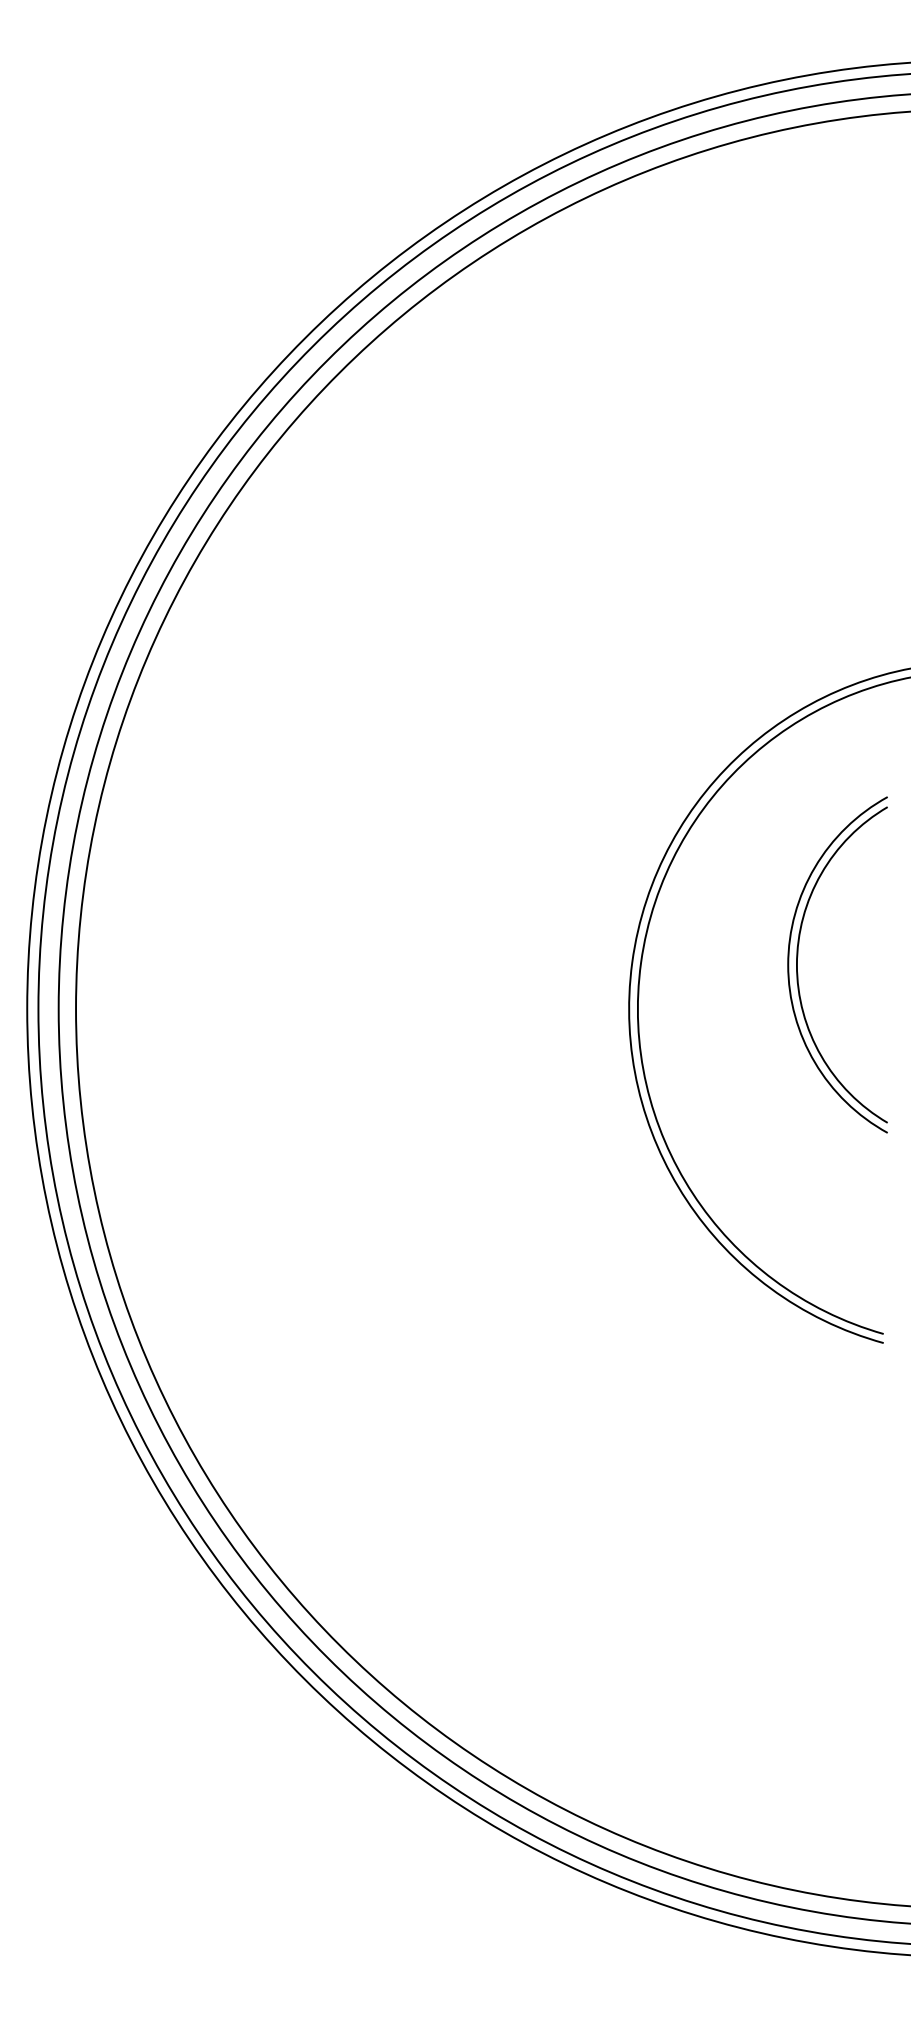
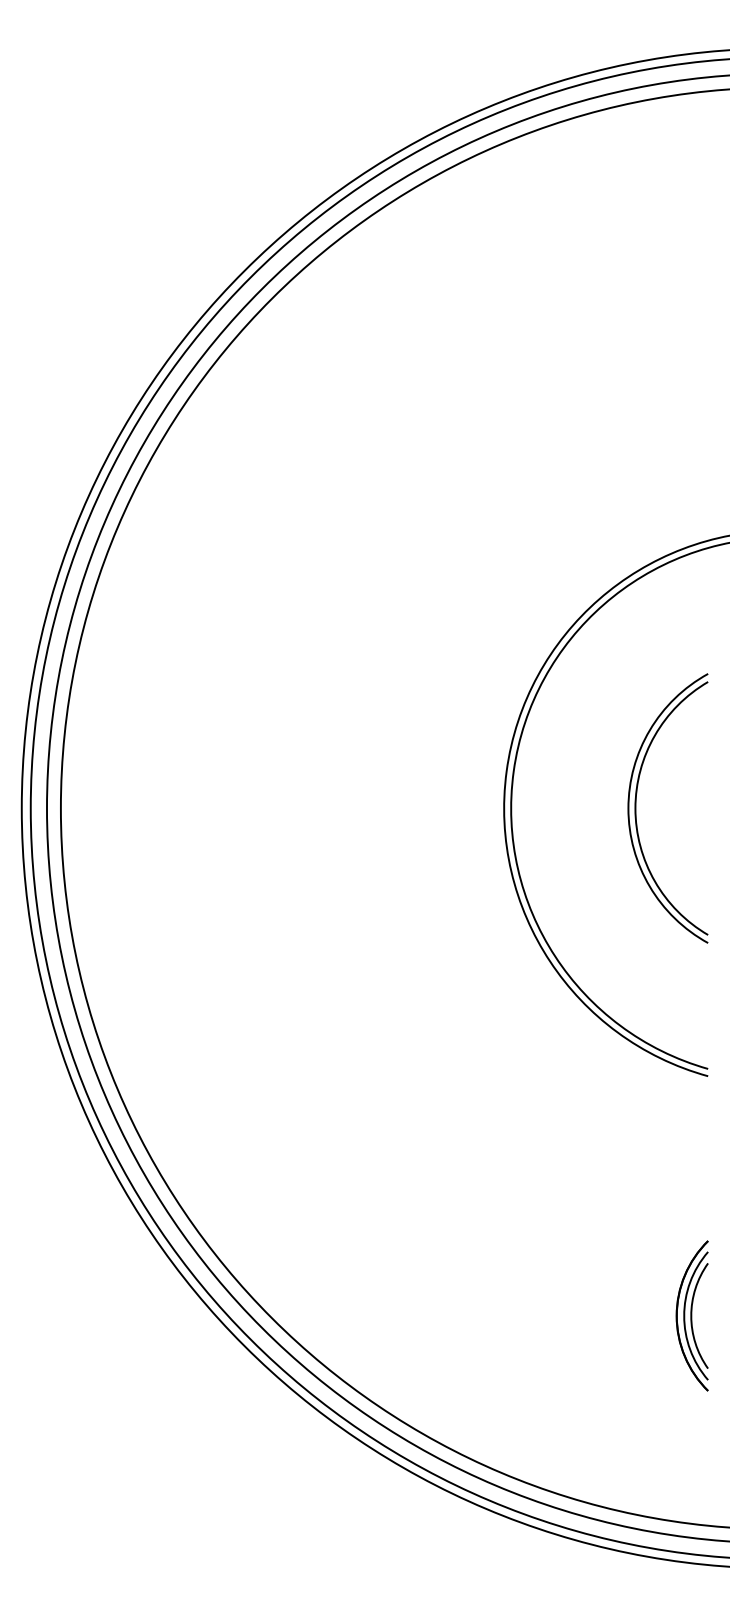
part: (798, 956) -> (636, 801), moved
part: (863, 1642) -> (691, 1316), added

